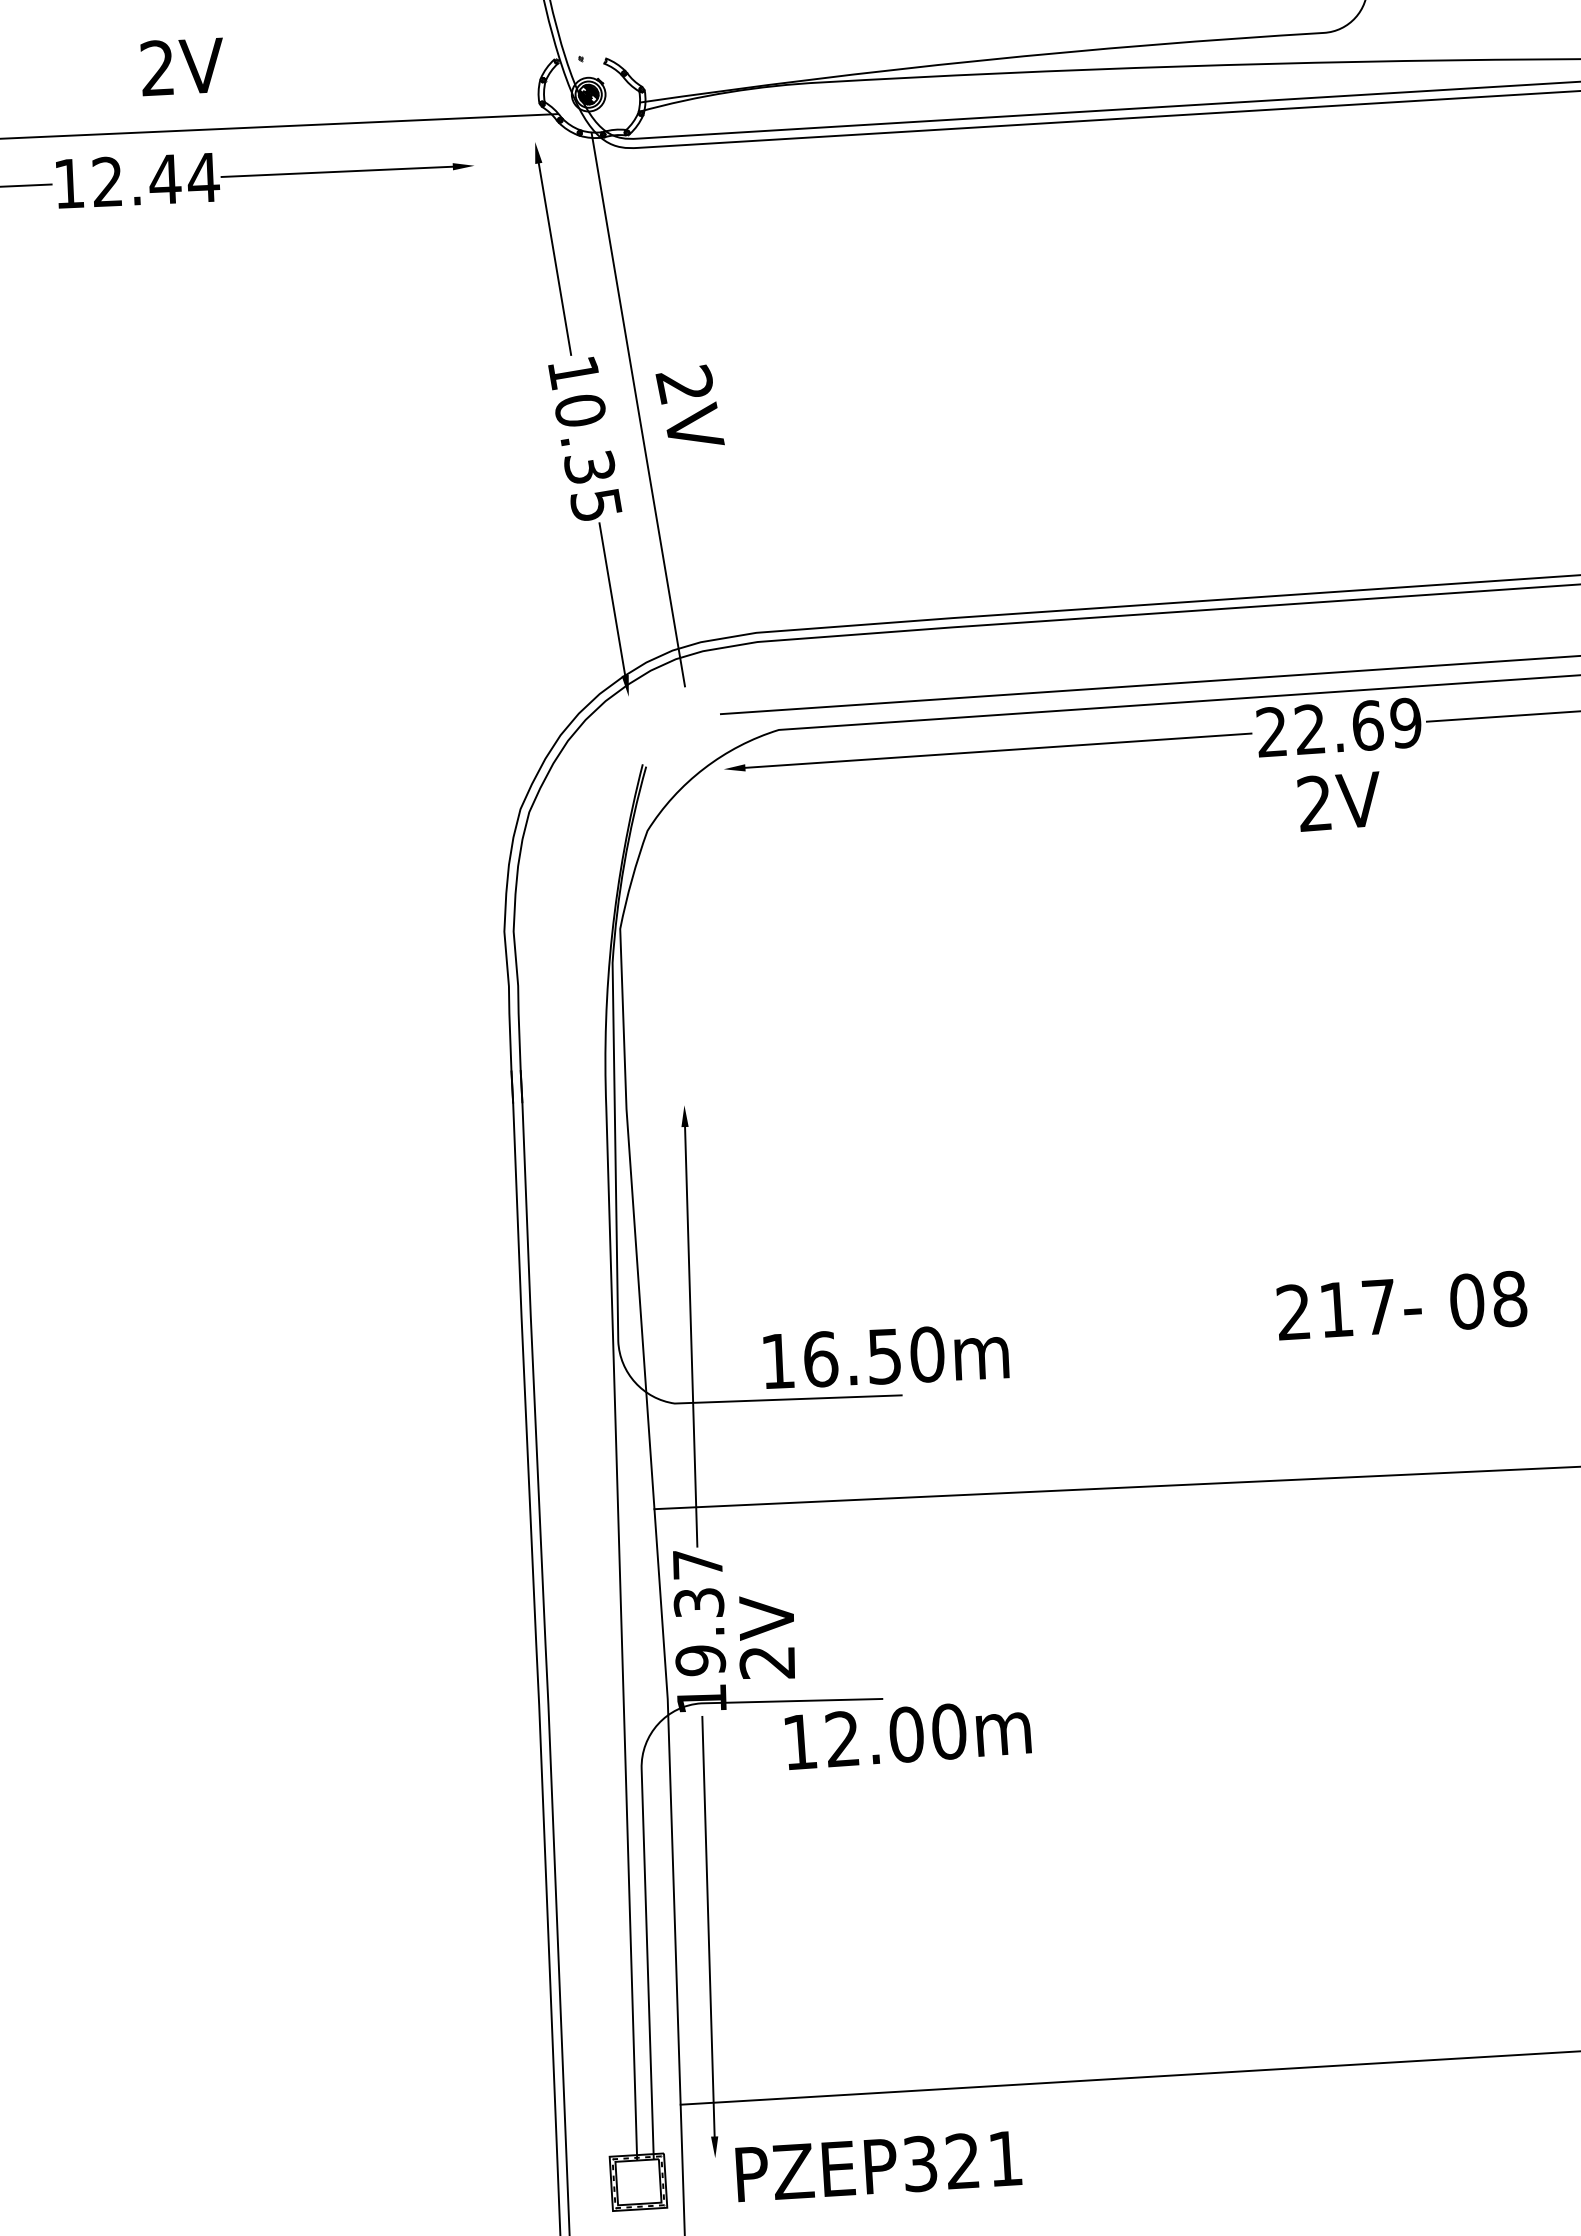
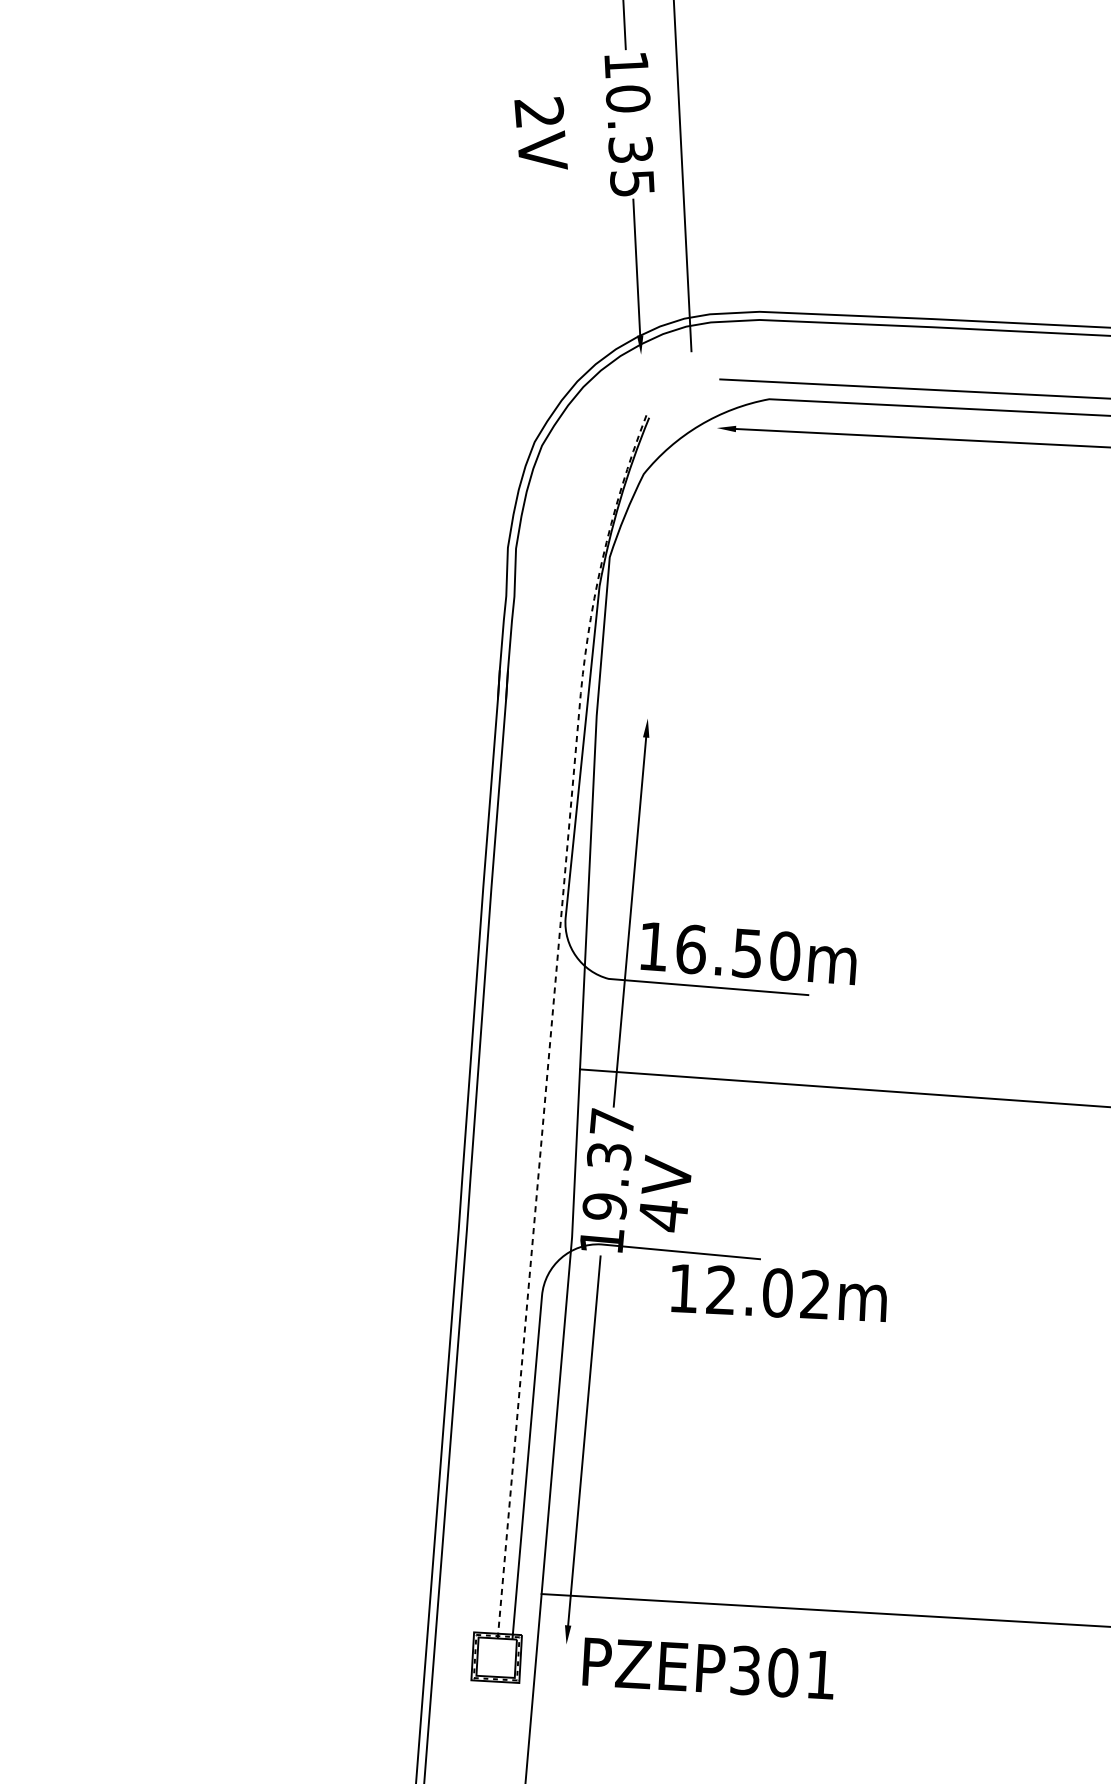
text: (689, 404) -> (541, 130), moved
text: (886, 1357) -> (749, 954), moved
line: (616, 1454) -> (552, 1017), solid -> dashed
text: (766, 1662) -> (662, 1215), 2V -> 4V
text: (948, 1731) -> (814, 1294), 12.00m -> 12.02m
text: (962, 2161) -> (782, 1672), PZEP321 -> PZEP301

